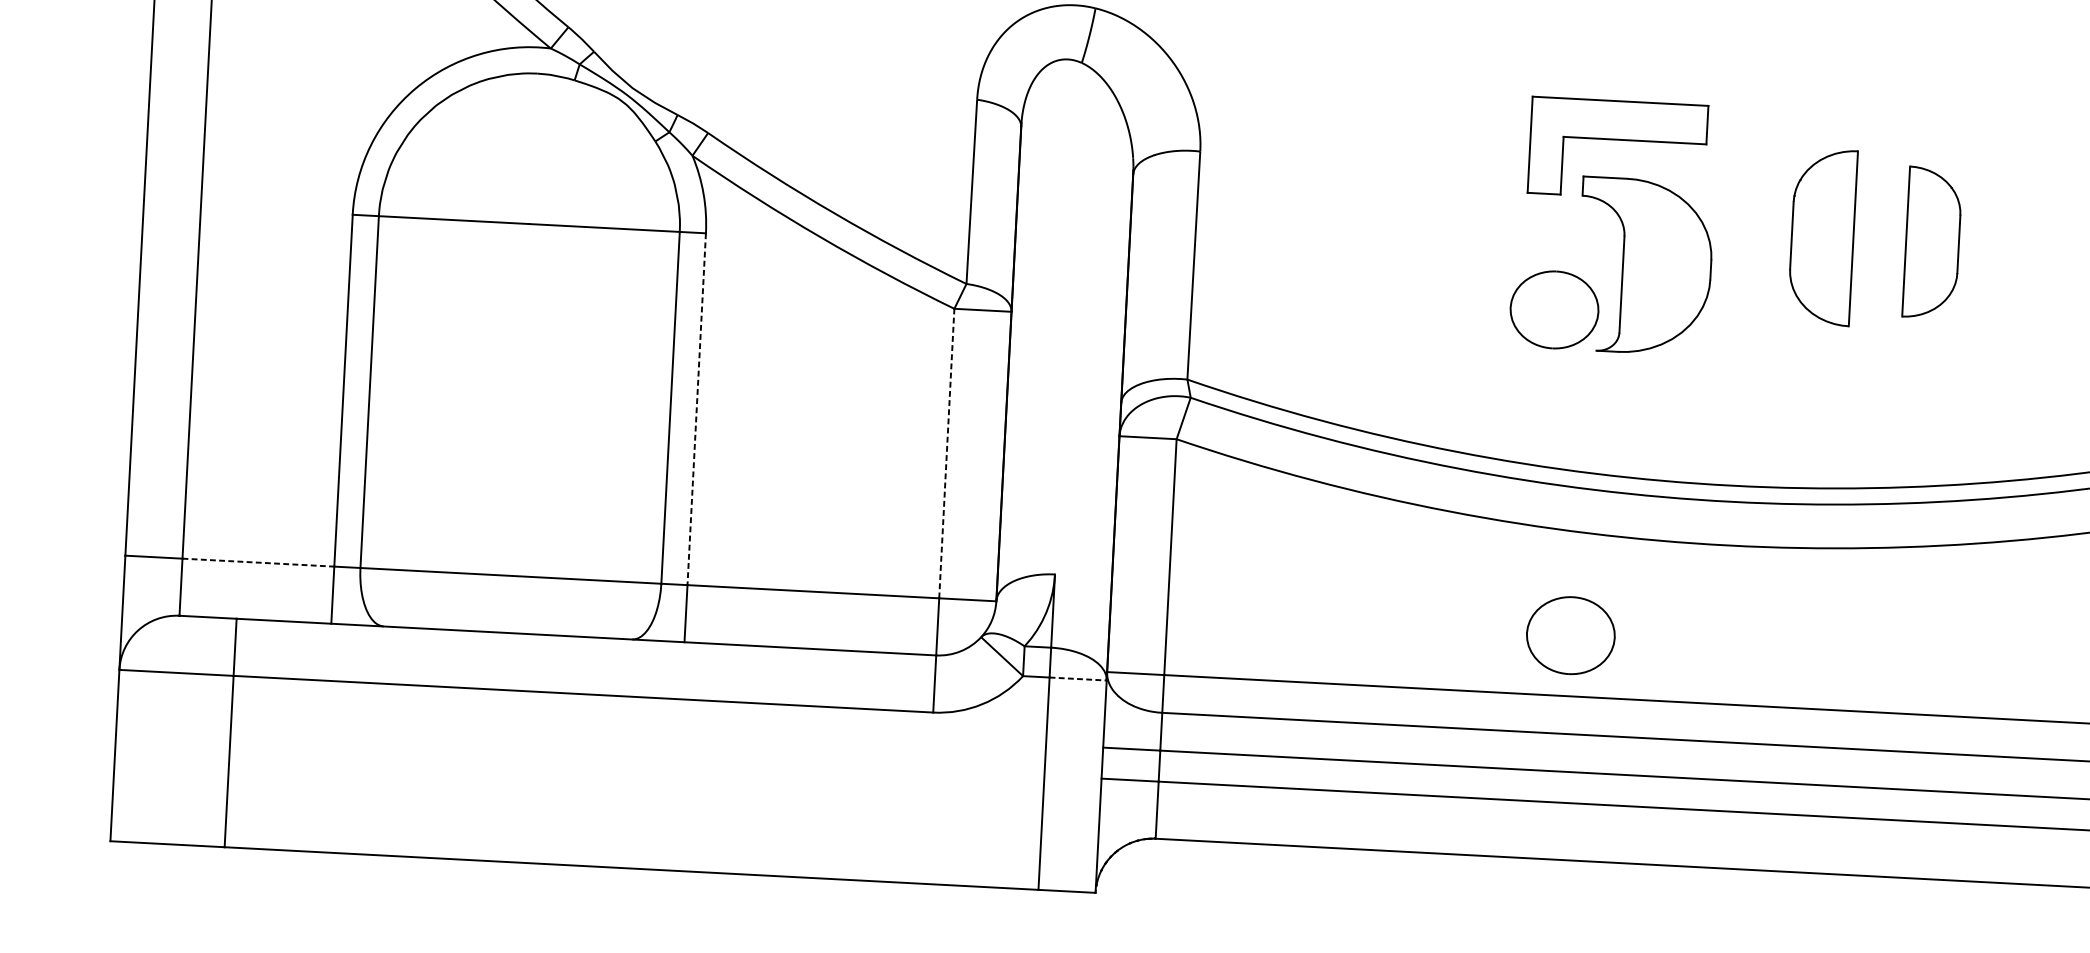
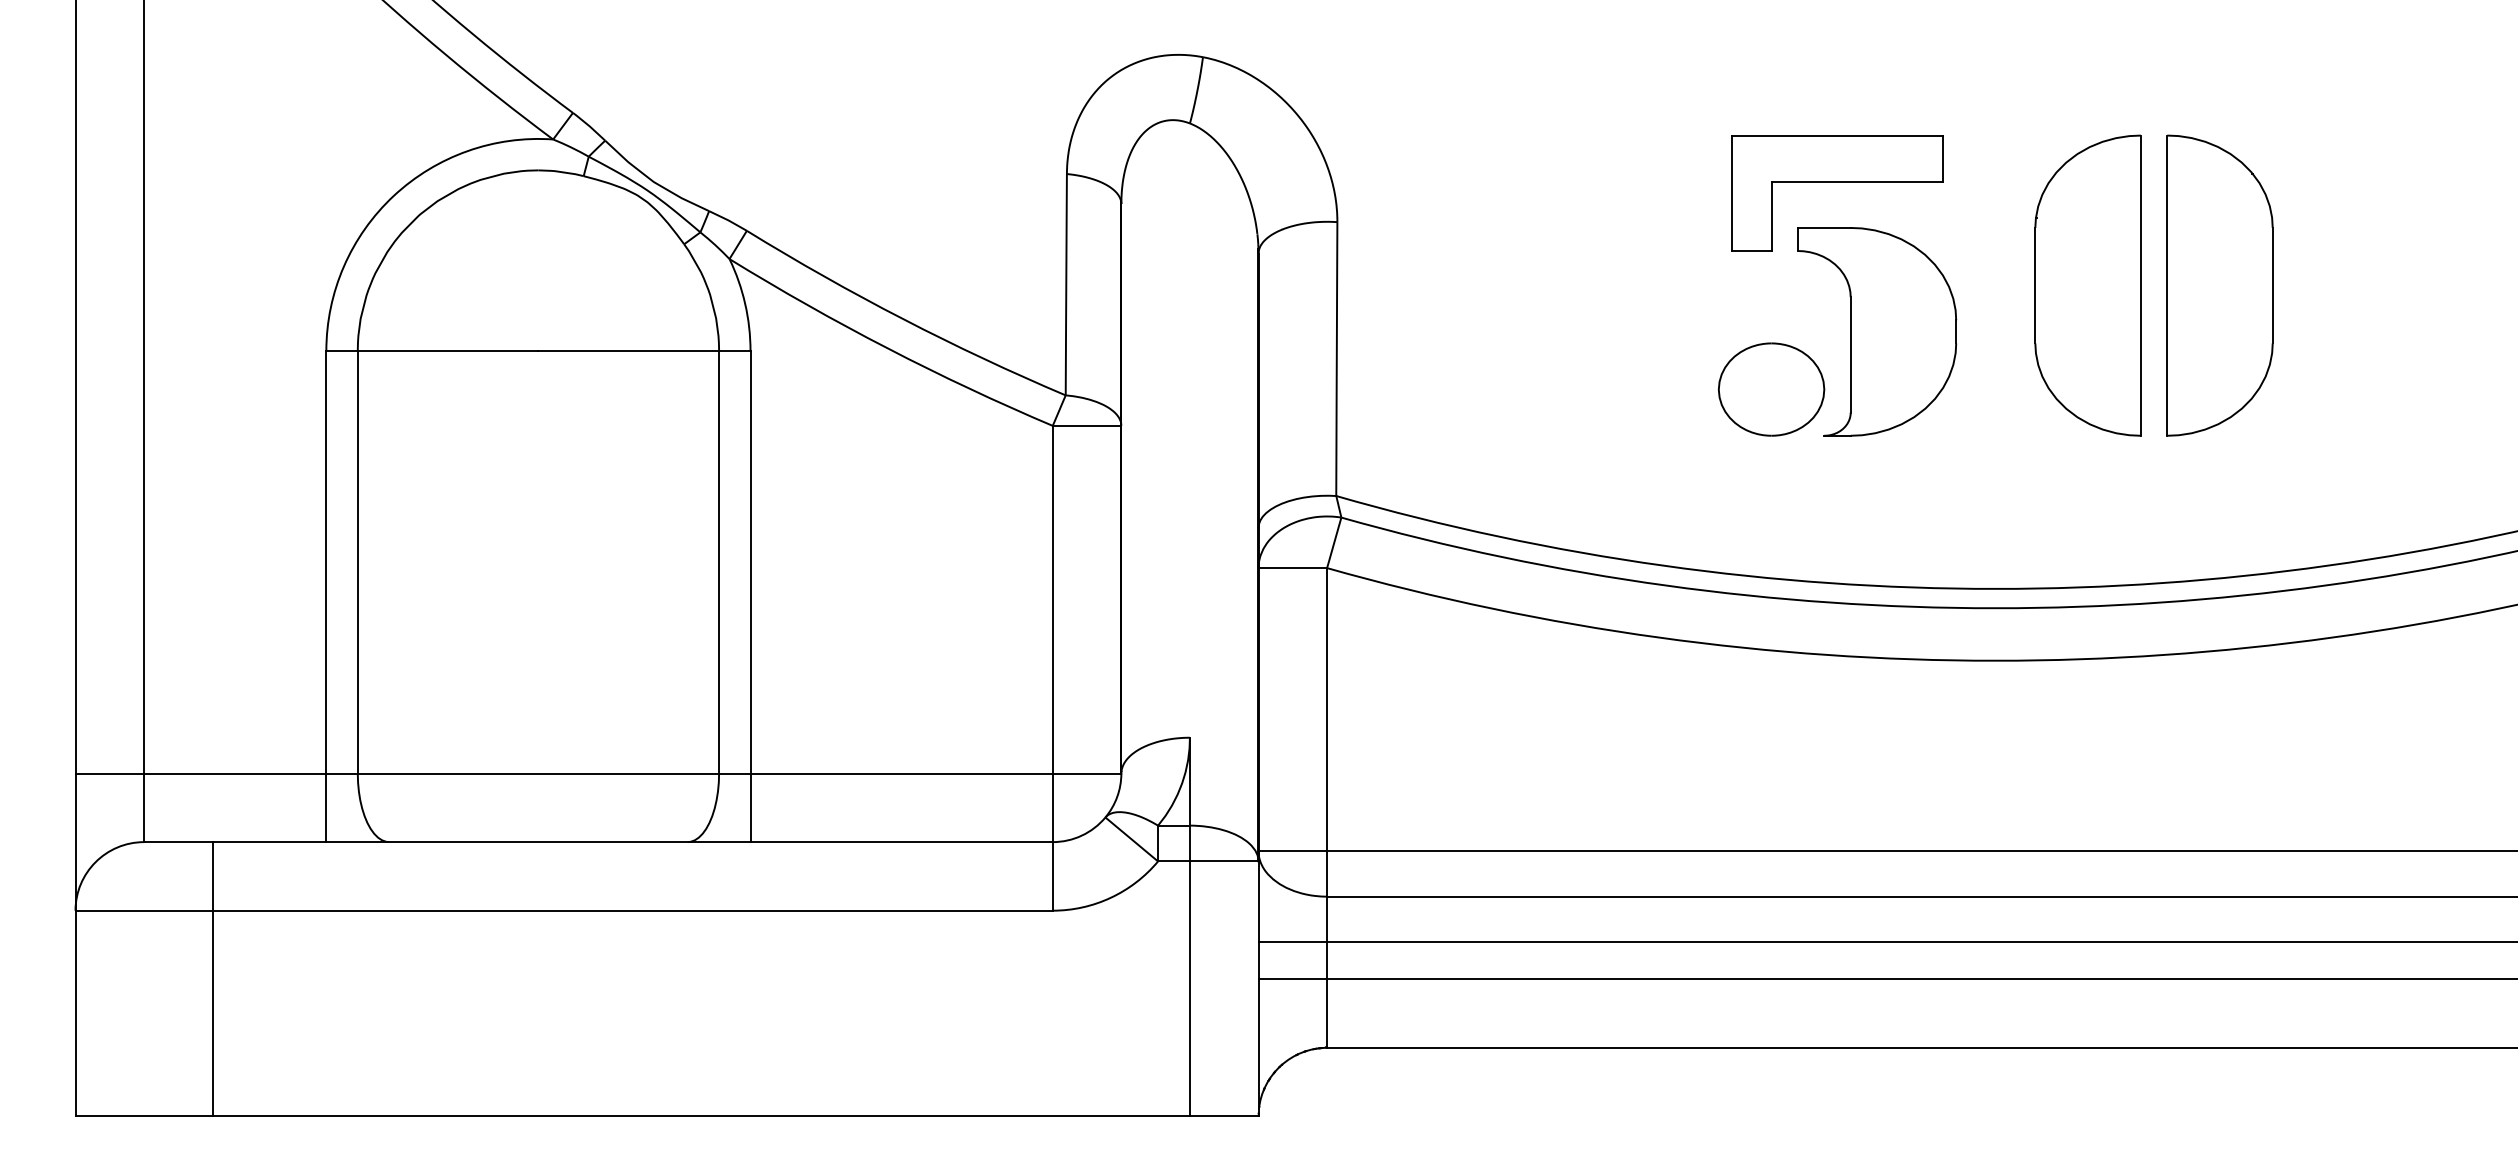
part: (1822, 237) -> (2087, 285), size x1.43
part: (1932, 242) -> (2219, 285), size x1.67
line: (696, 409) -> (750, 562), dashed -> solid
line: (946, 453) -> (1052, 599), dashed -> solid
line: (258, 562) -> (235, 773), dashed -> solid
part: (1570, 635) -> (1811, 778), removed
line: (1078, 679) -> (1224, 861), dashed -> solid

